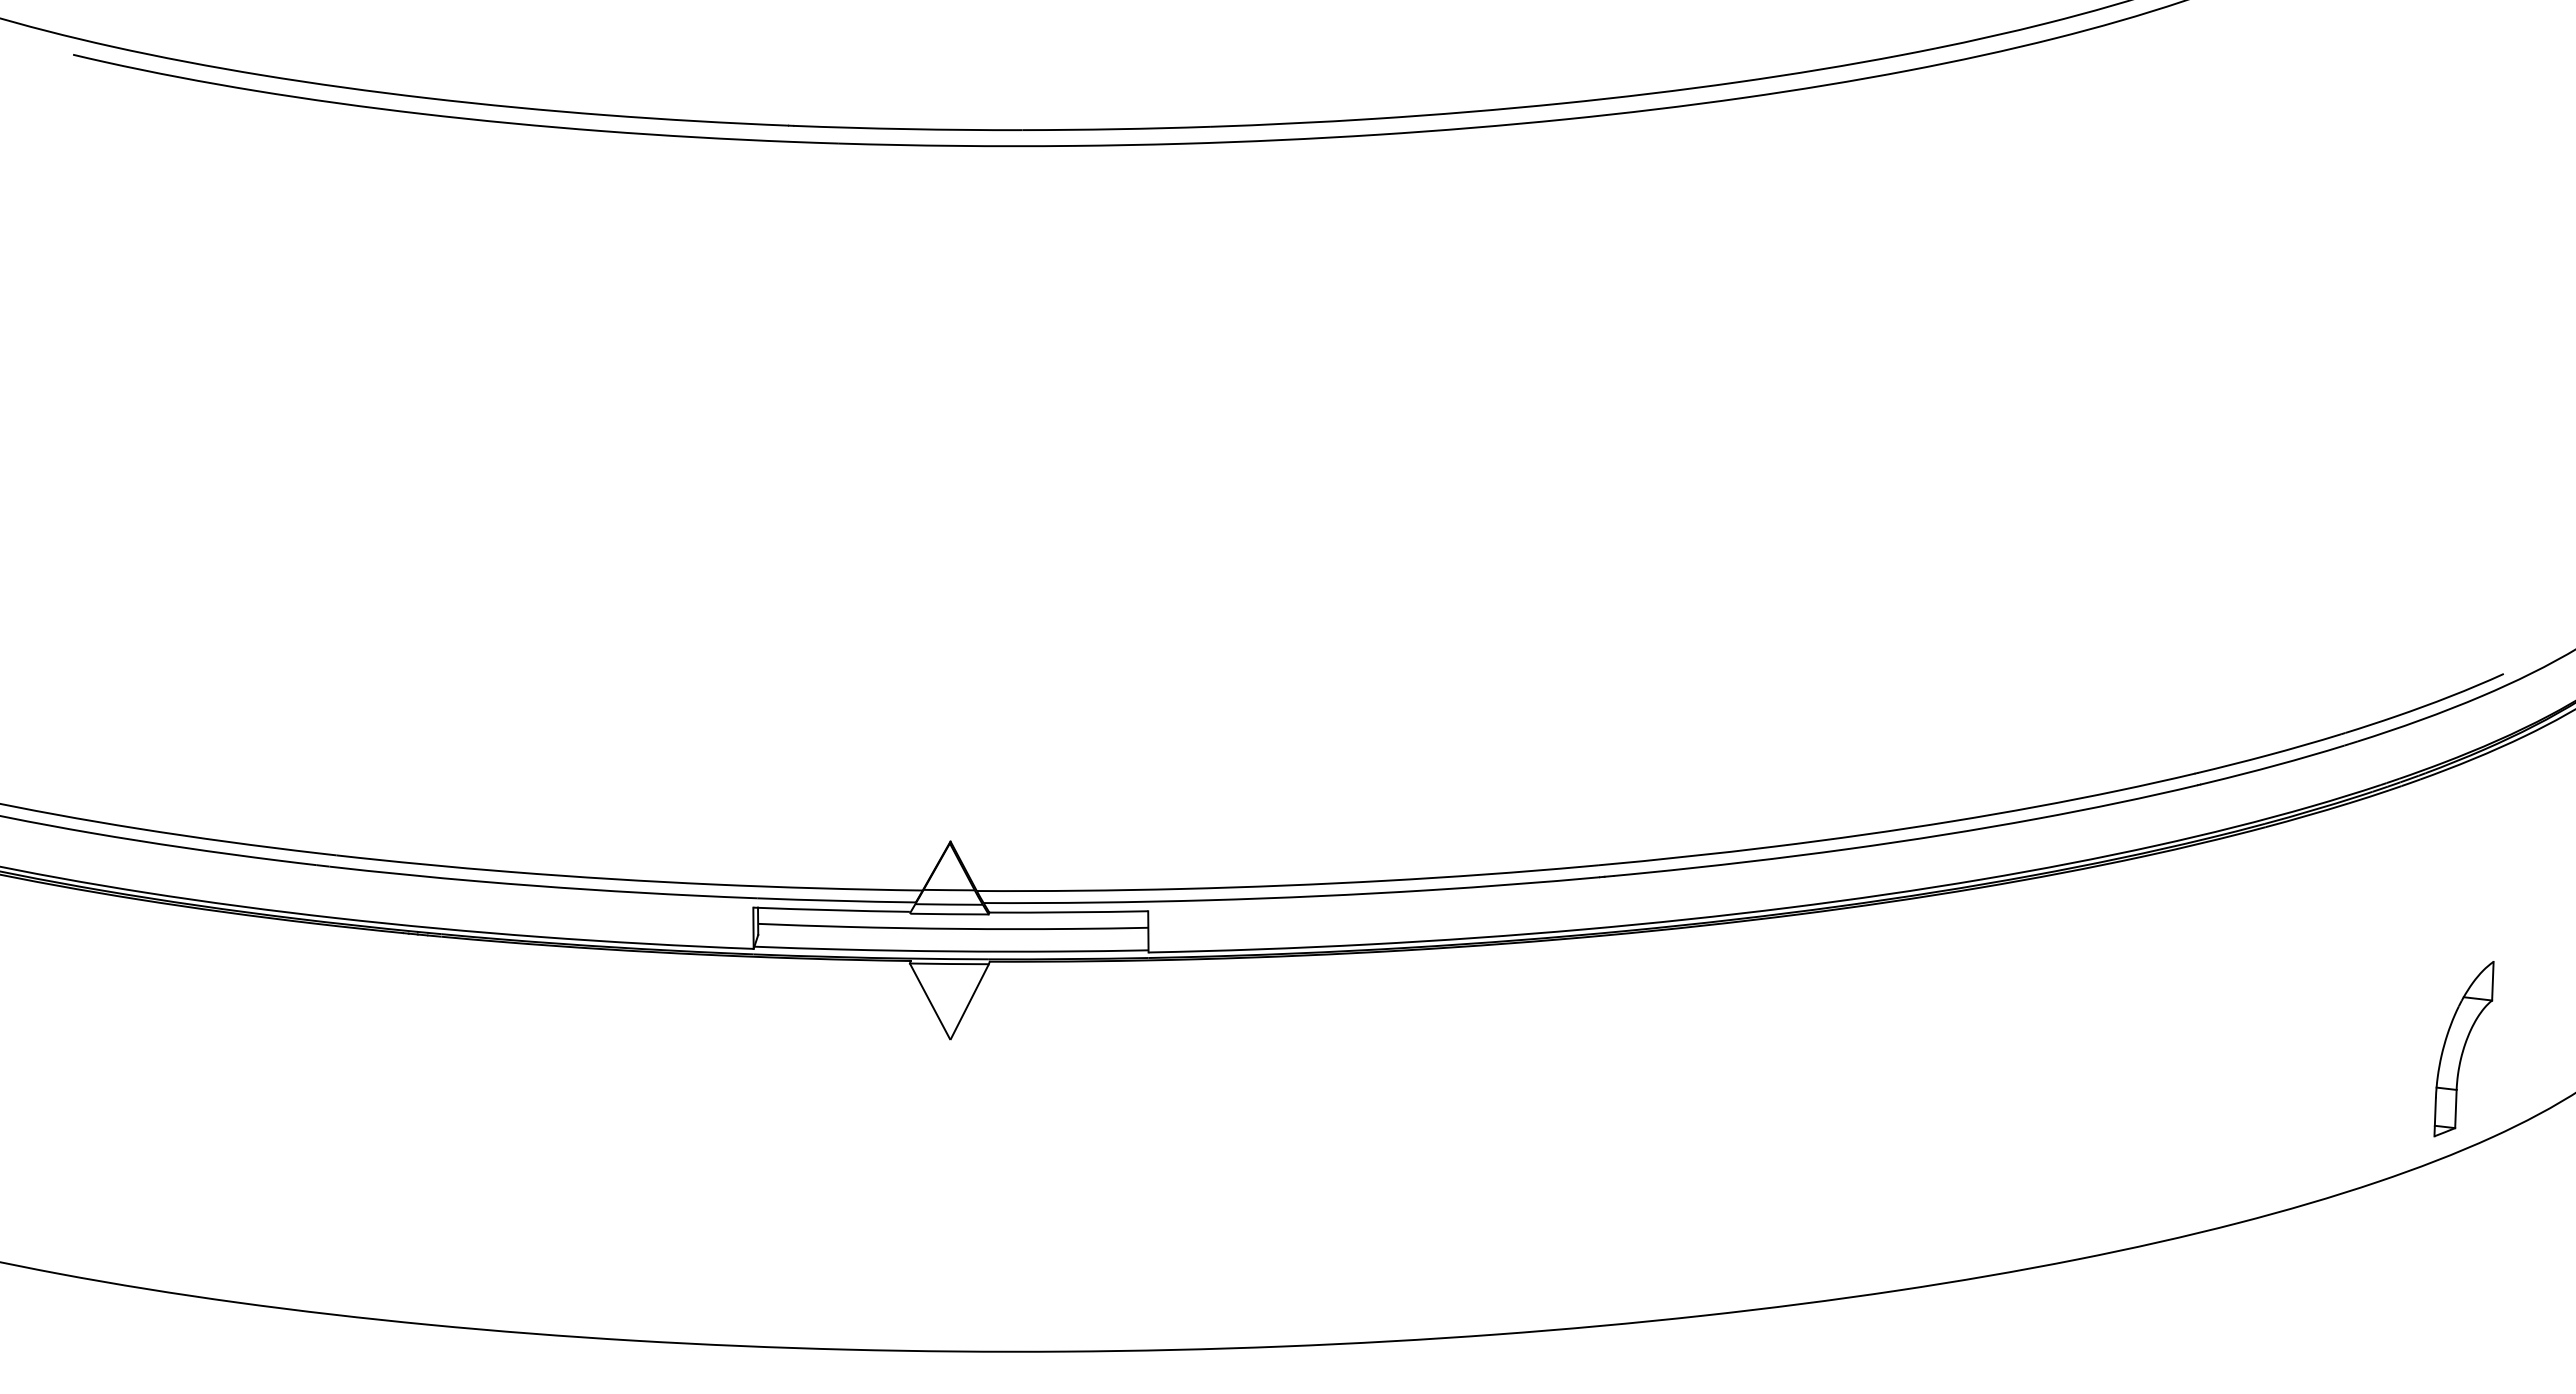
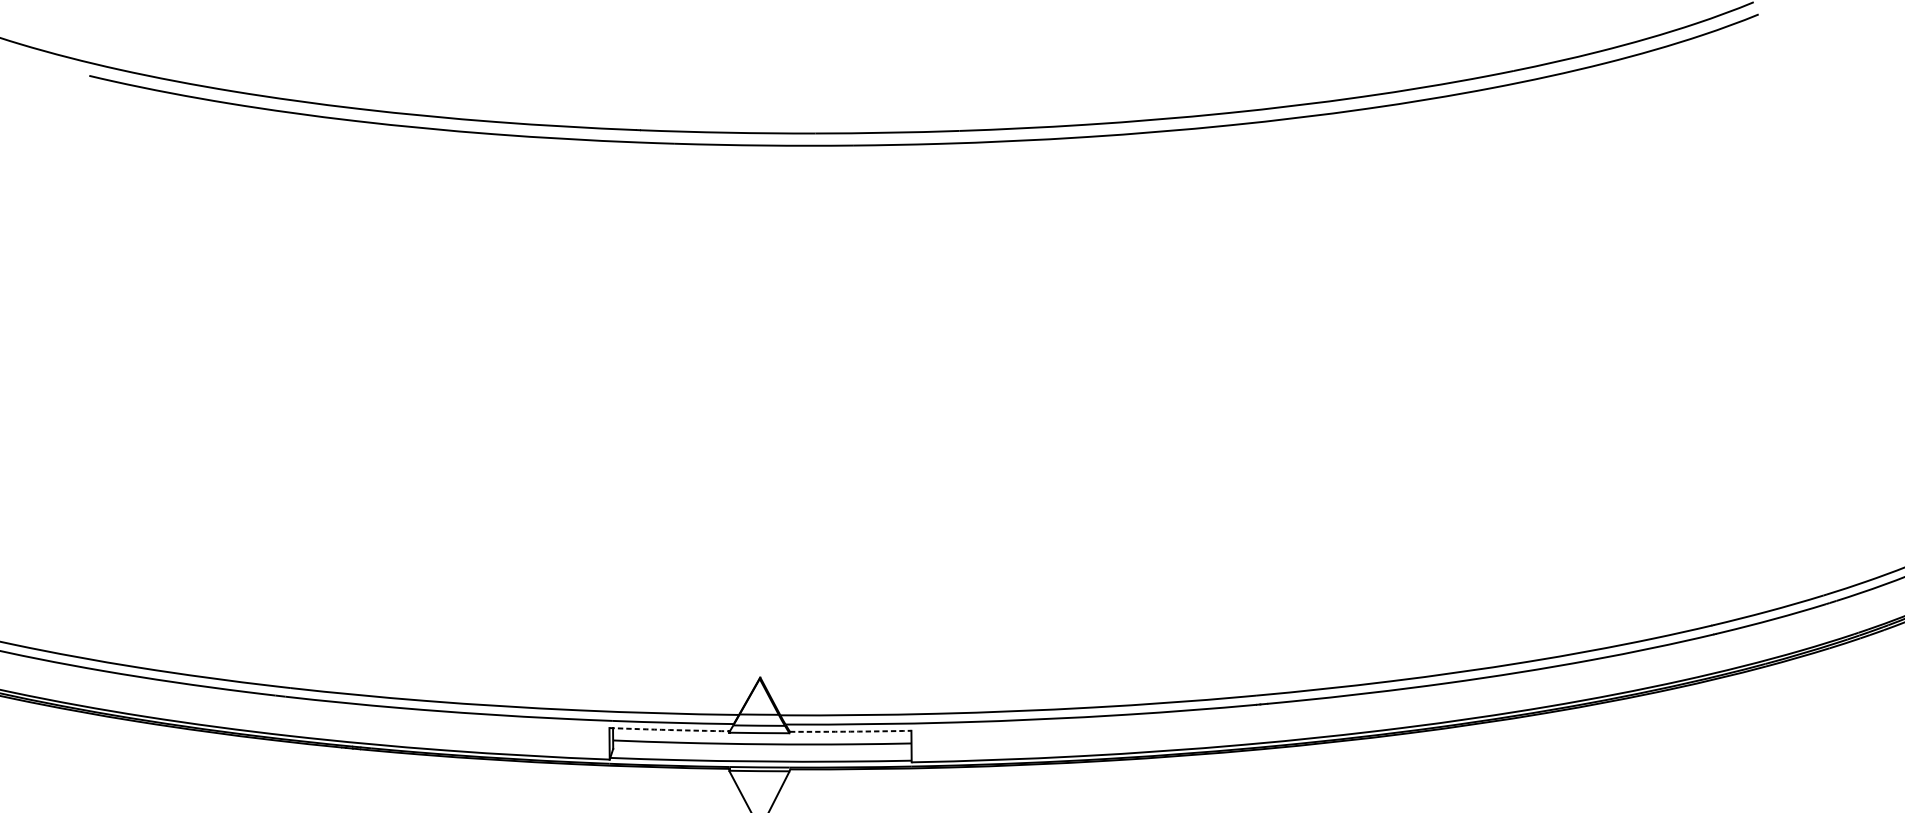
arc: (831, 910) -> (669, 730), solid -> dashed
arc: (1068, 912) -> (850, 731), solid -> dashed

